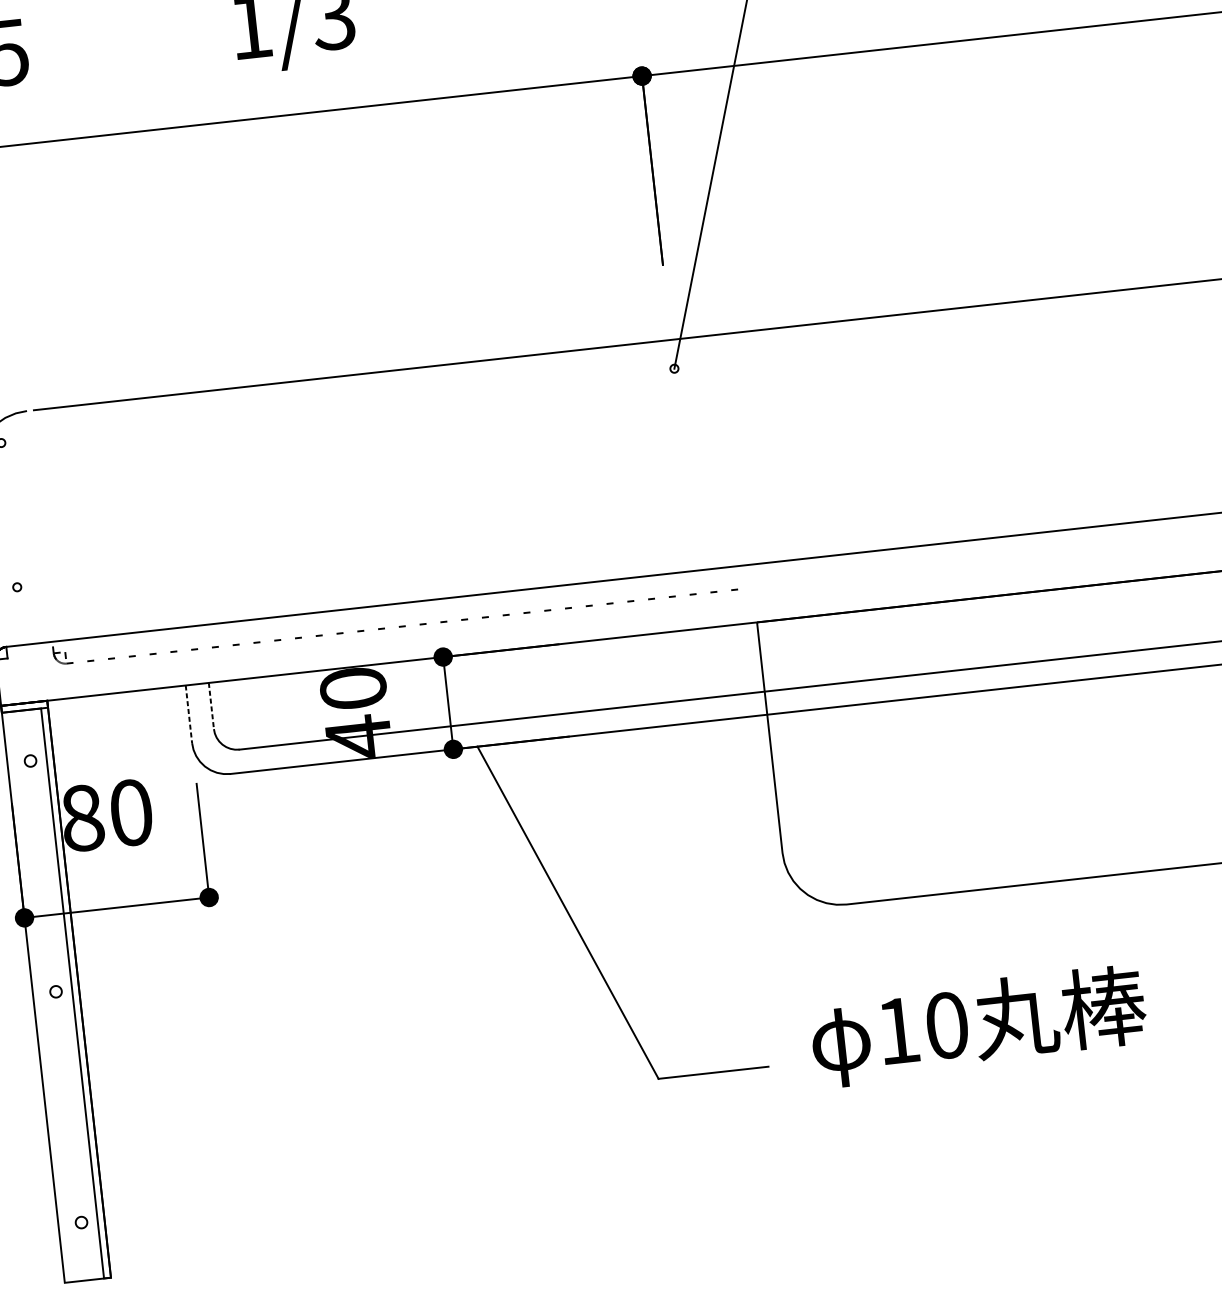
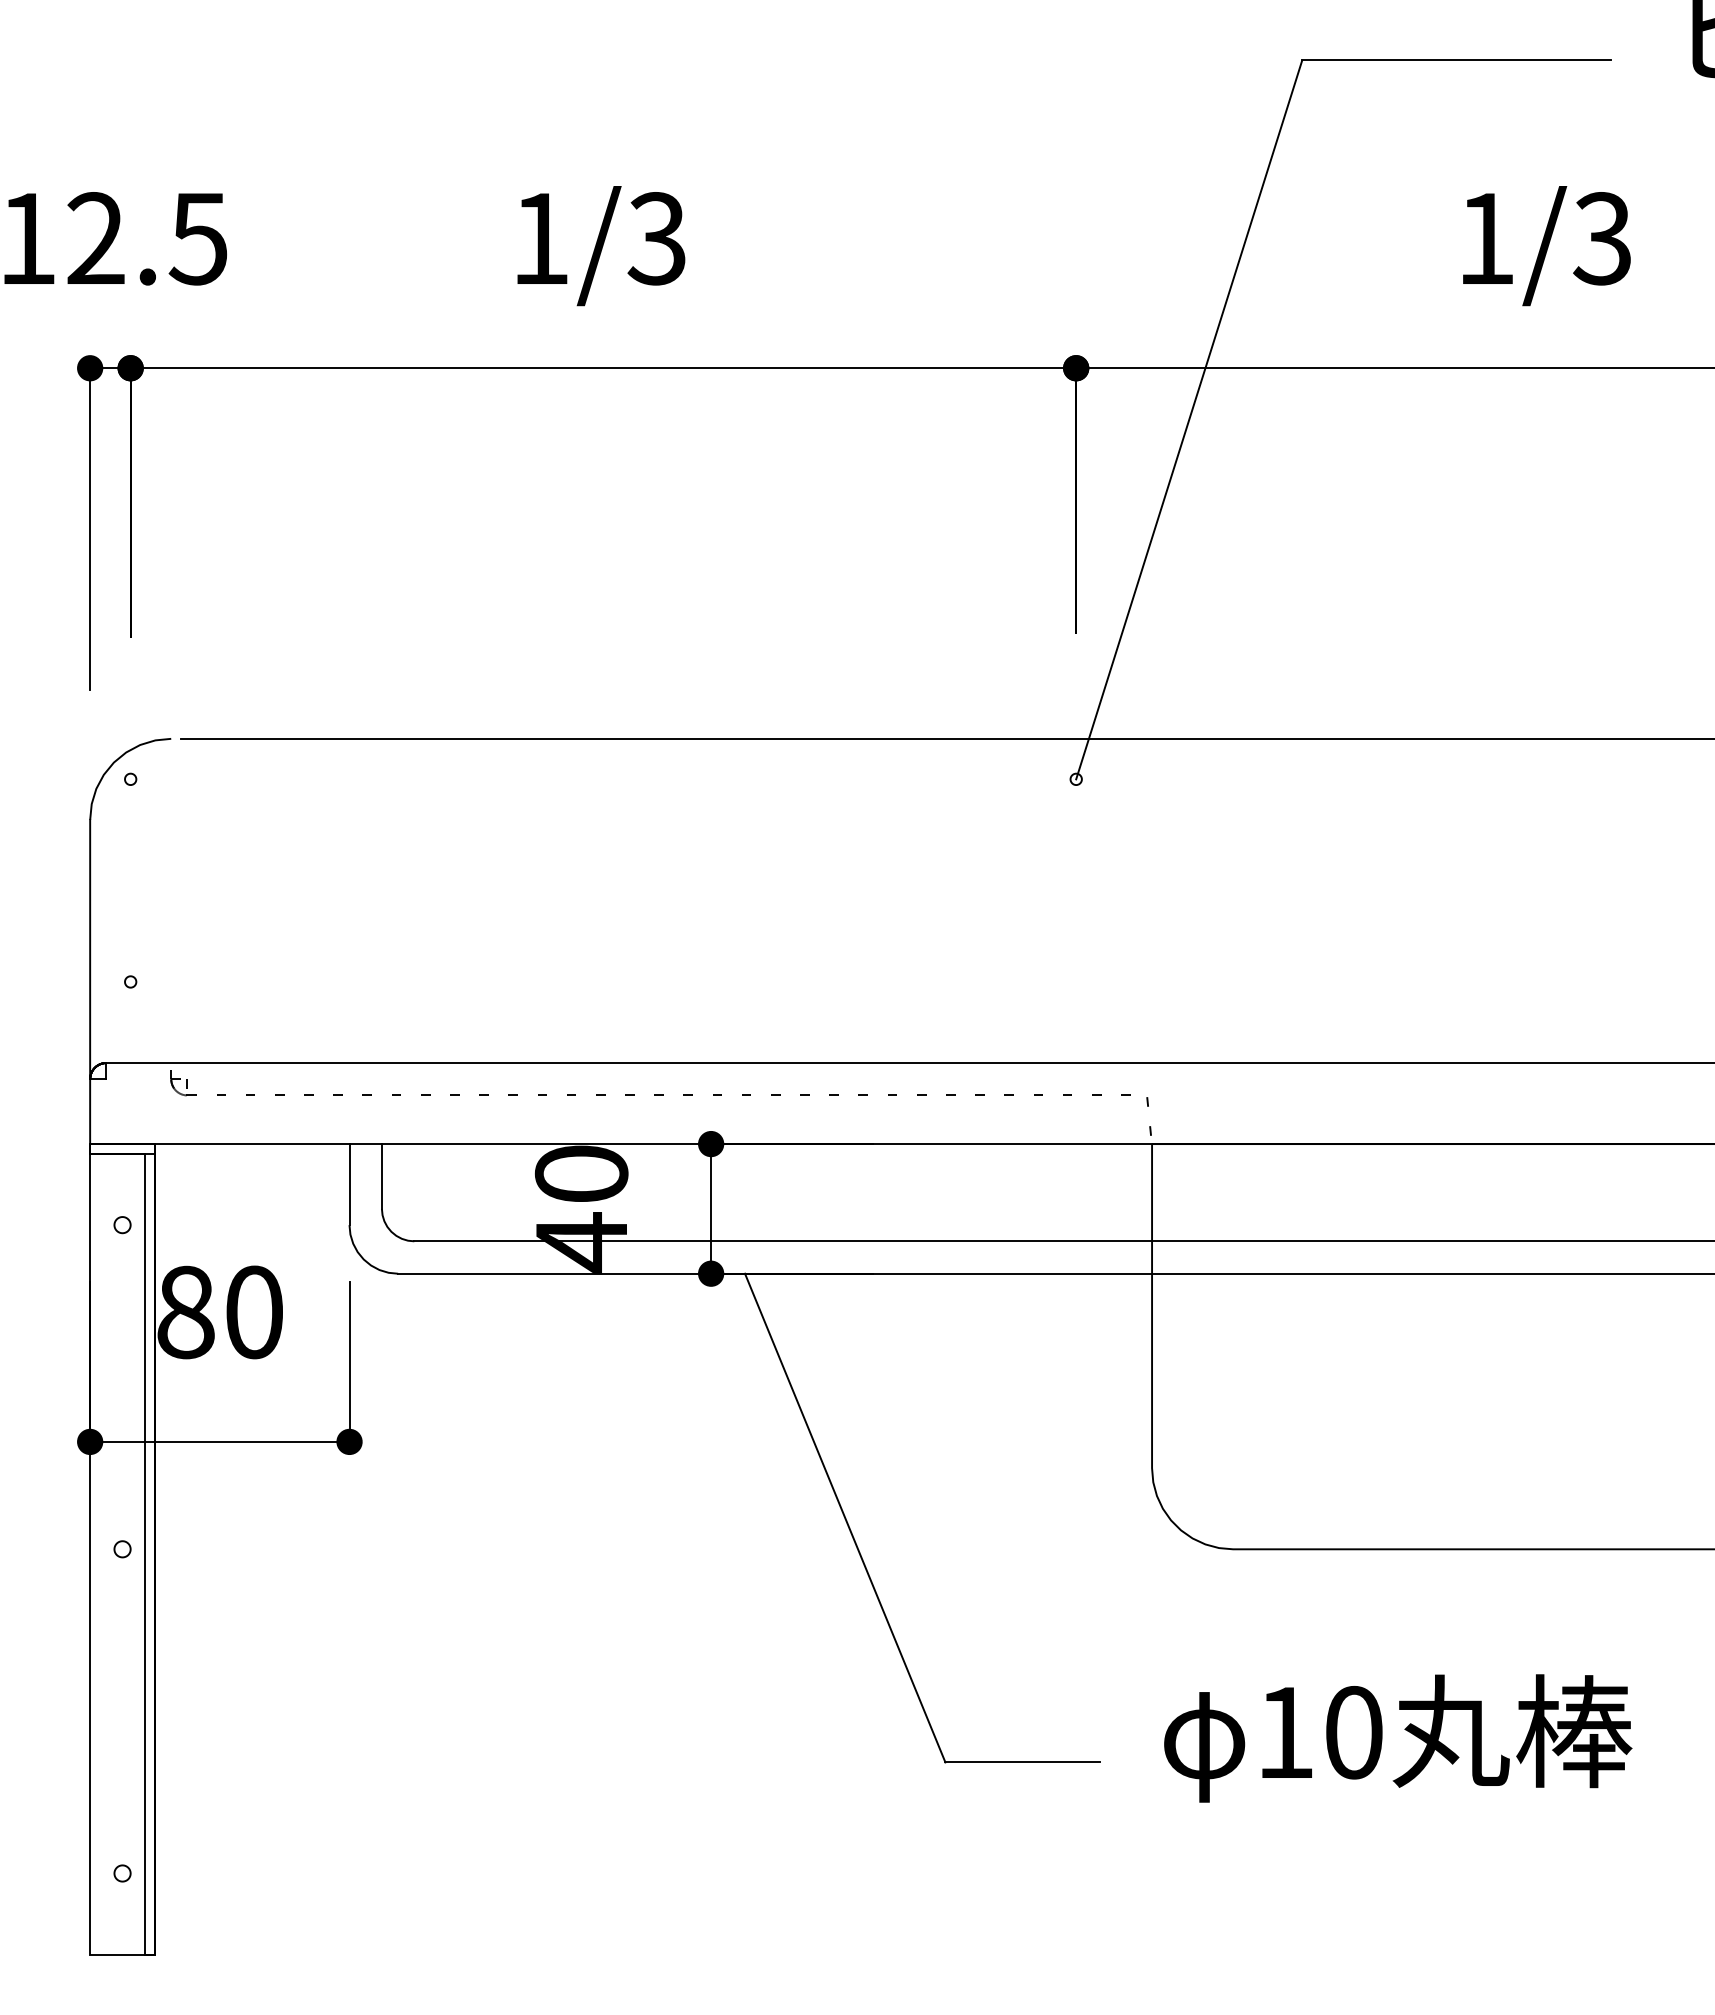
line: (751, 595) -> (1148, 1106), added
line: (211, 706) -> (381, 1176), dashed -> solid
line: (188, 714) -> (349, 1184), dashed -> solid

